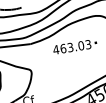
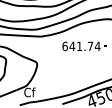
text: (72, 47) -> (81, 46), 463.03 -> 641.74

